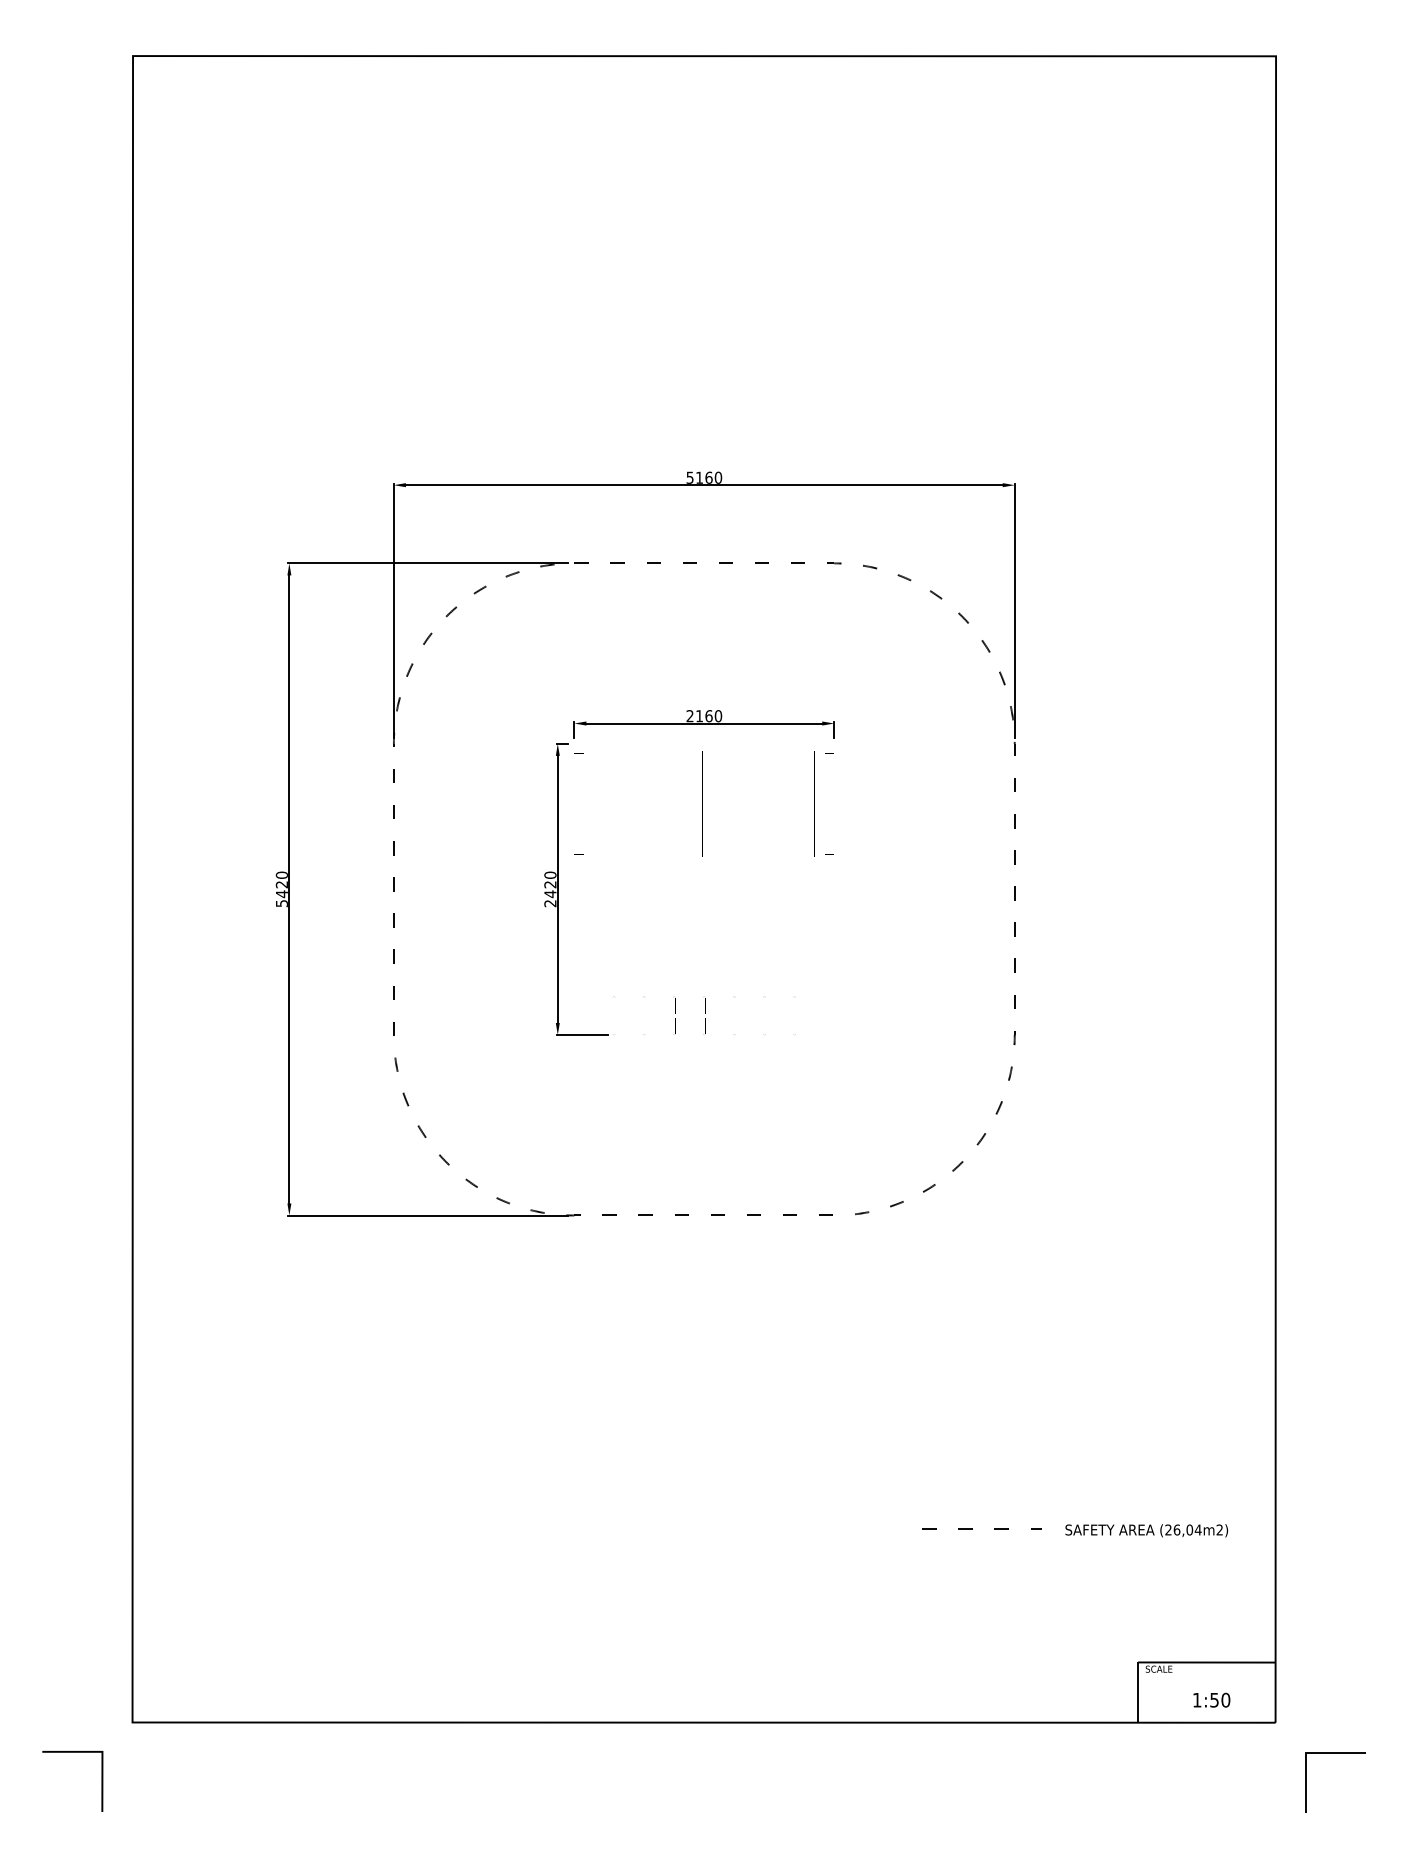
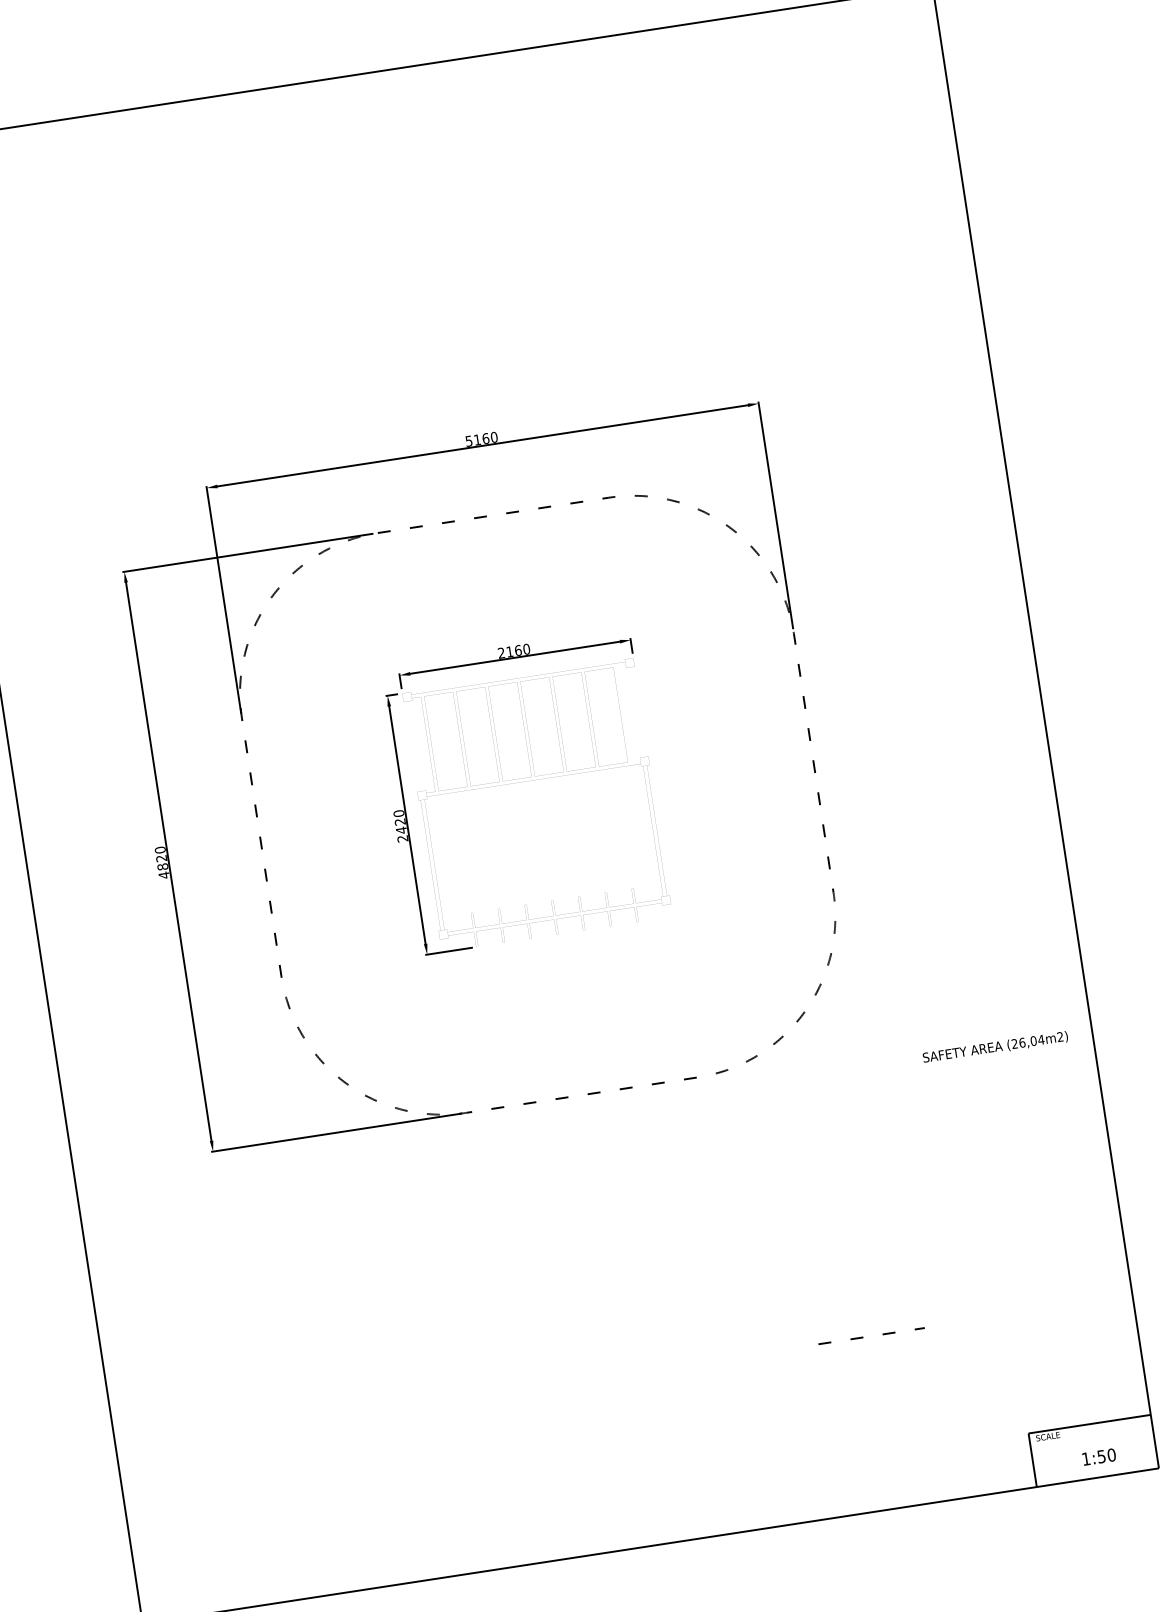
line: (814, 803) -> (623, 713), removed
text: (281, 898) -> (163, 870), 5420 -> 4820
text: (1146, 1530) -> (995, 1047), moved

